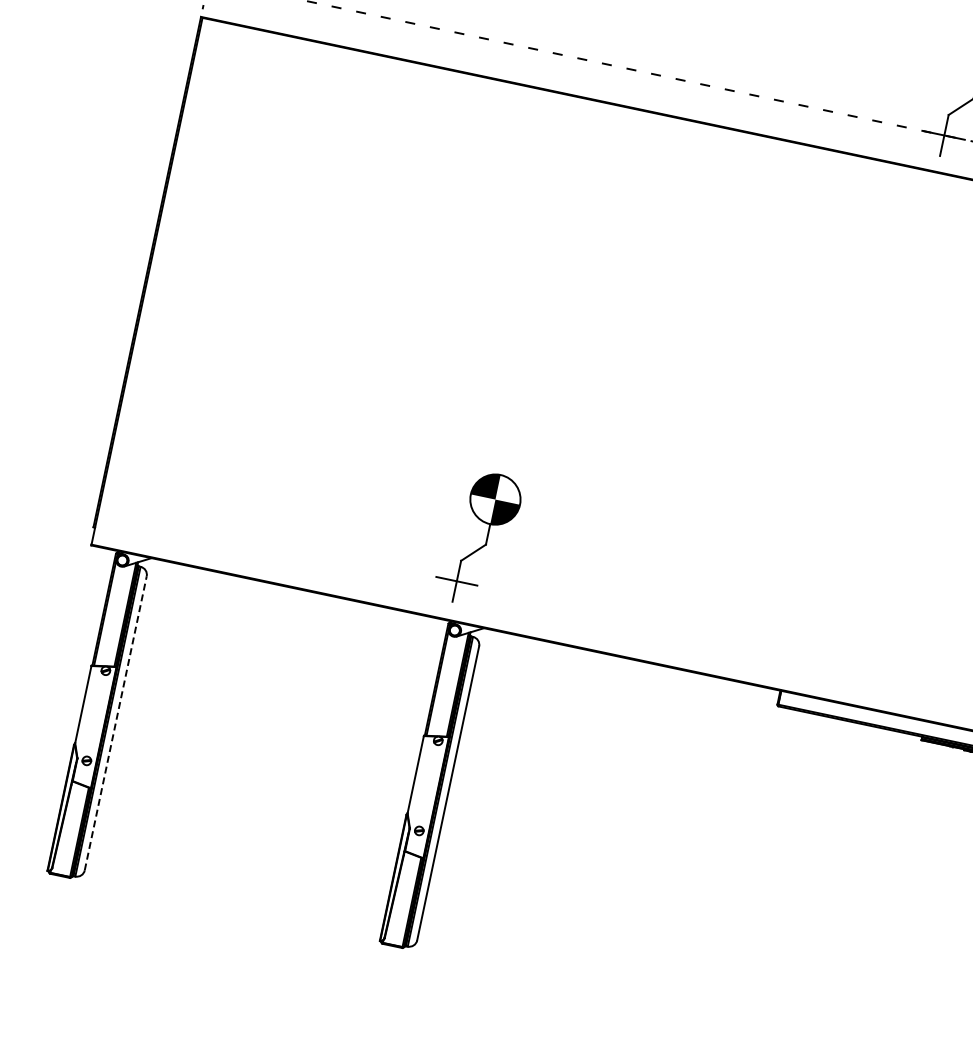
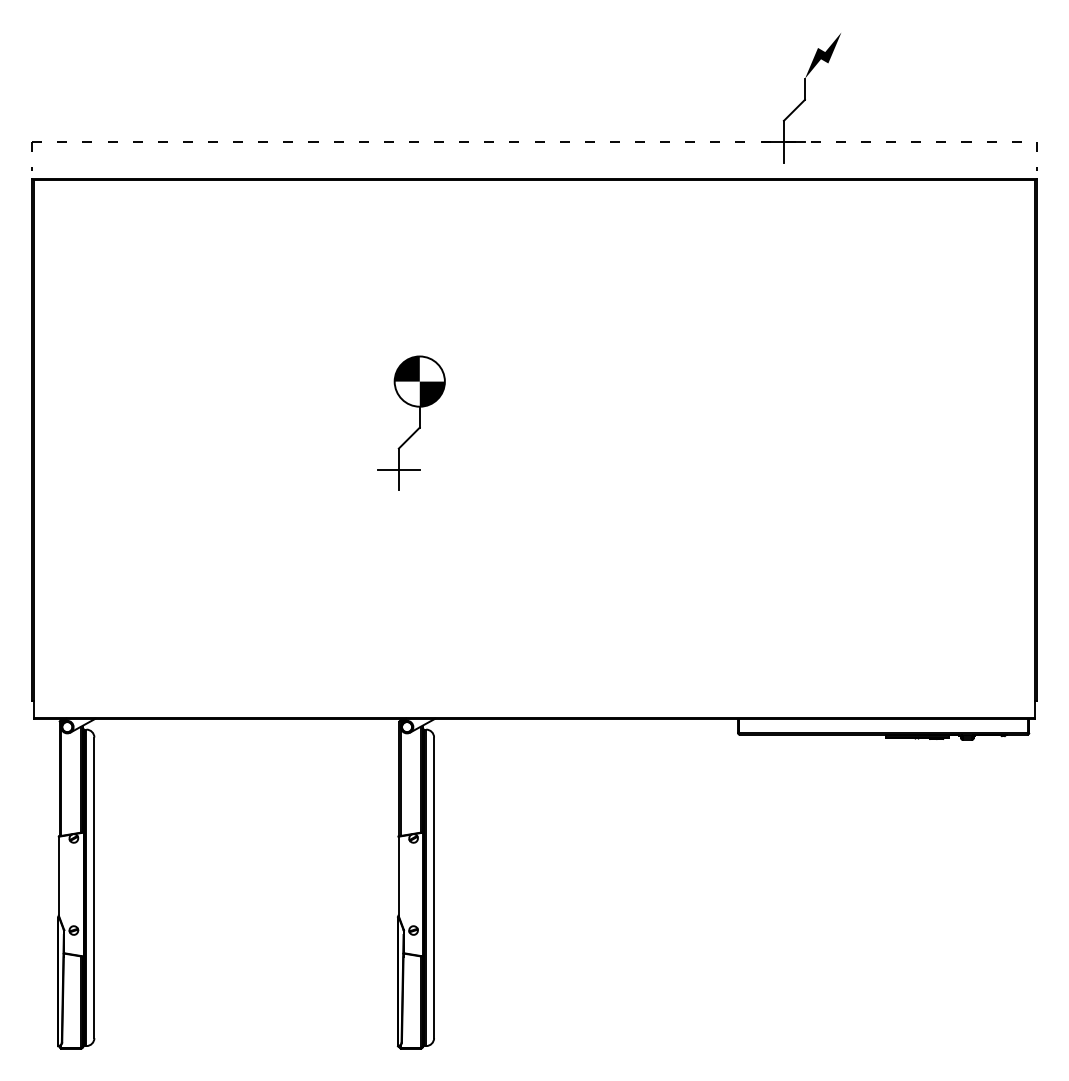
part: (486, 539) -> (419, 422), moved
line: (115, 723) -> (94, 887), dashed -> solid

